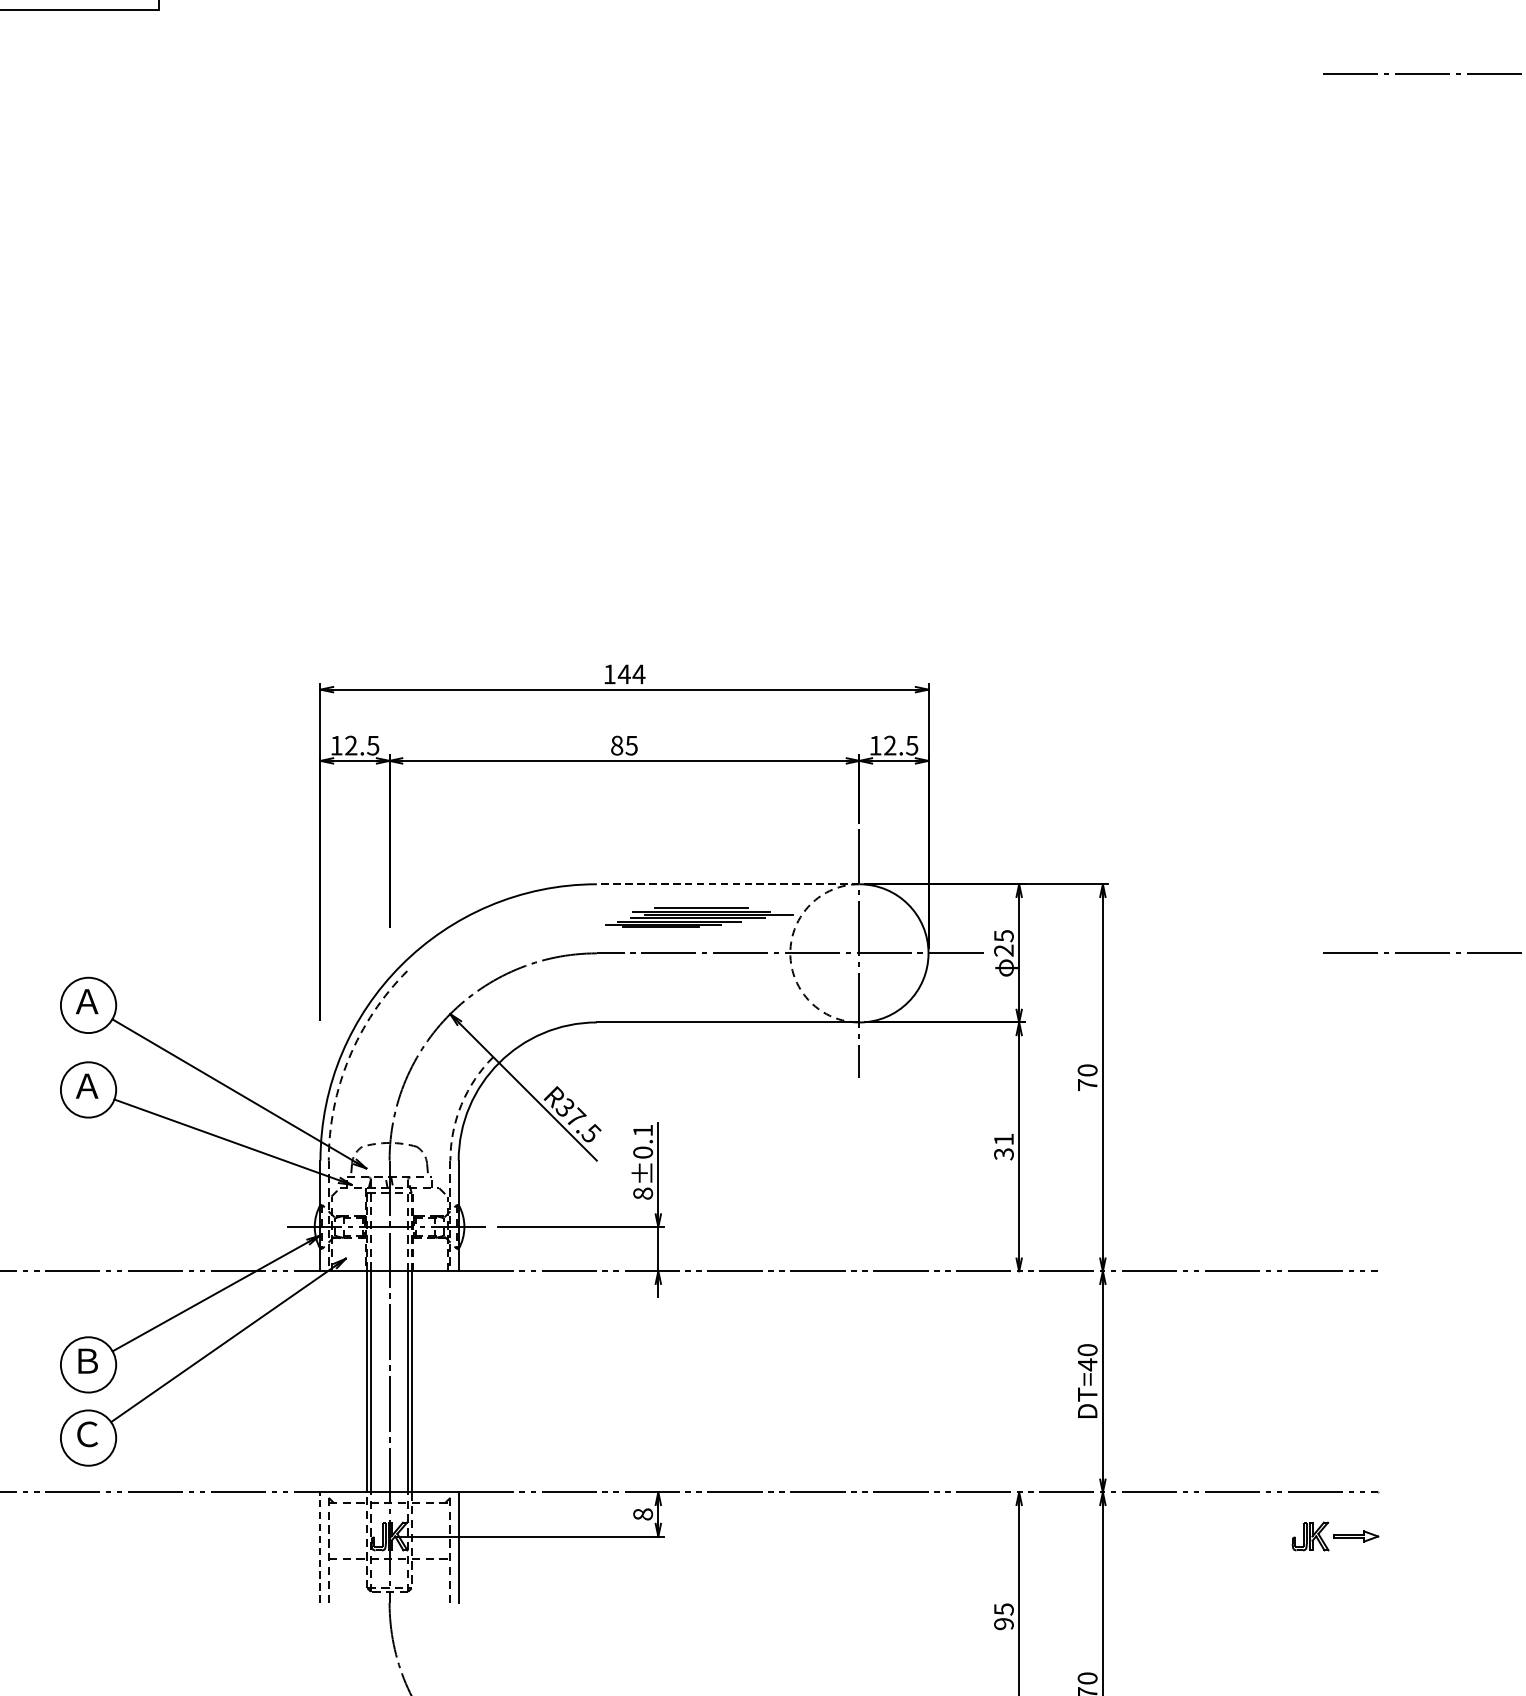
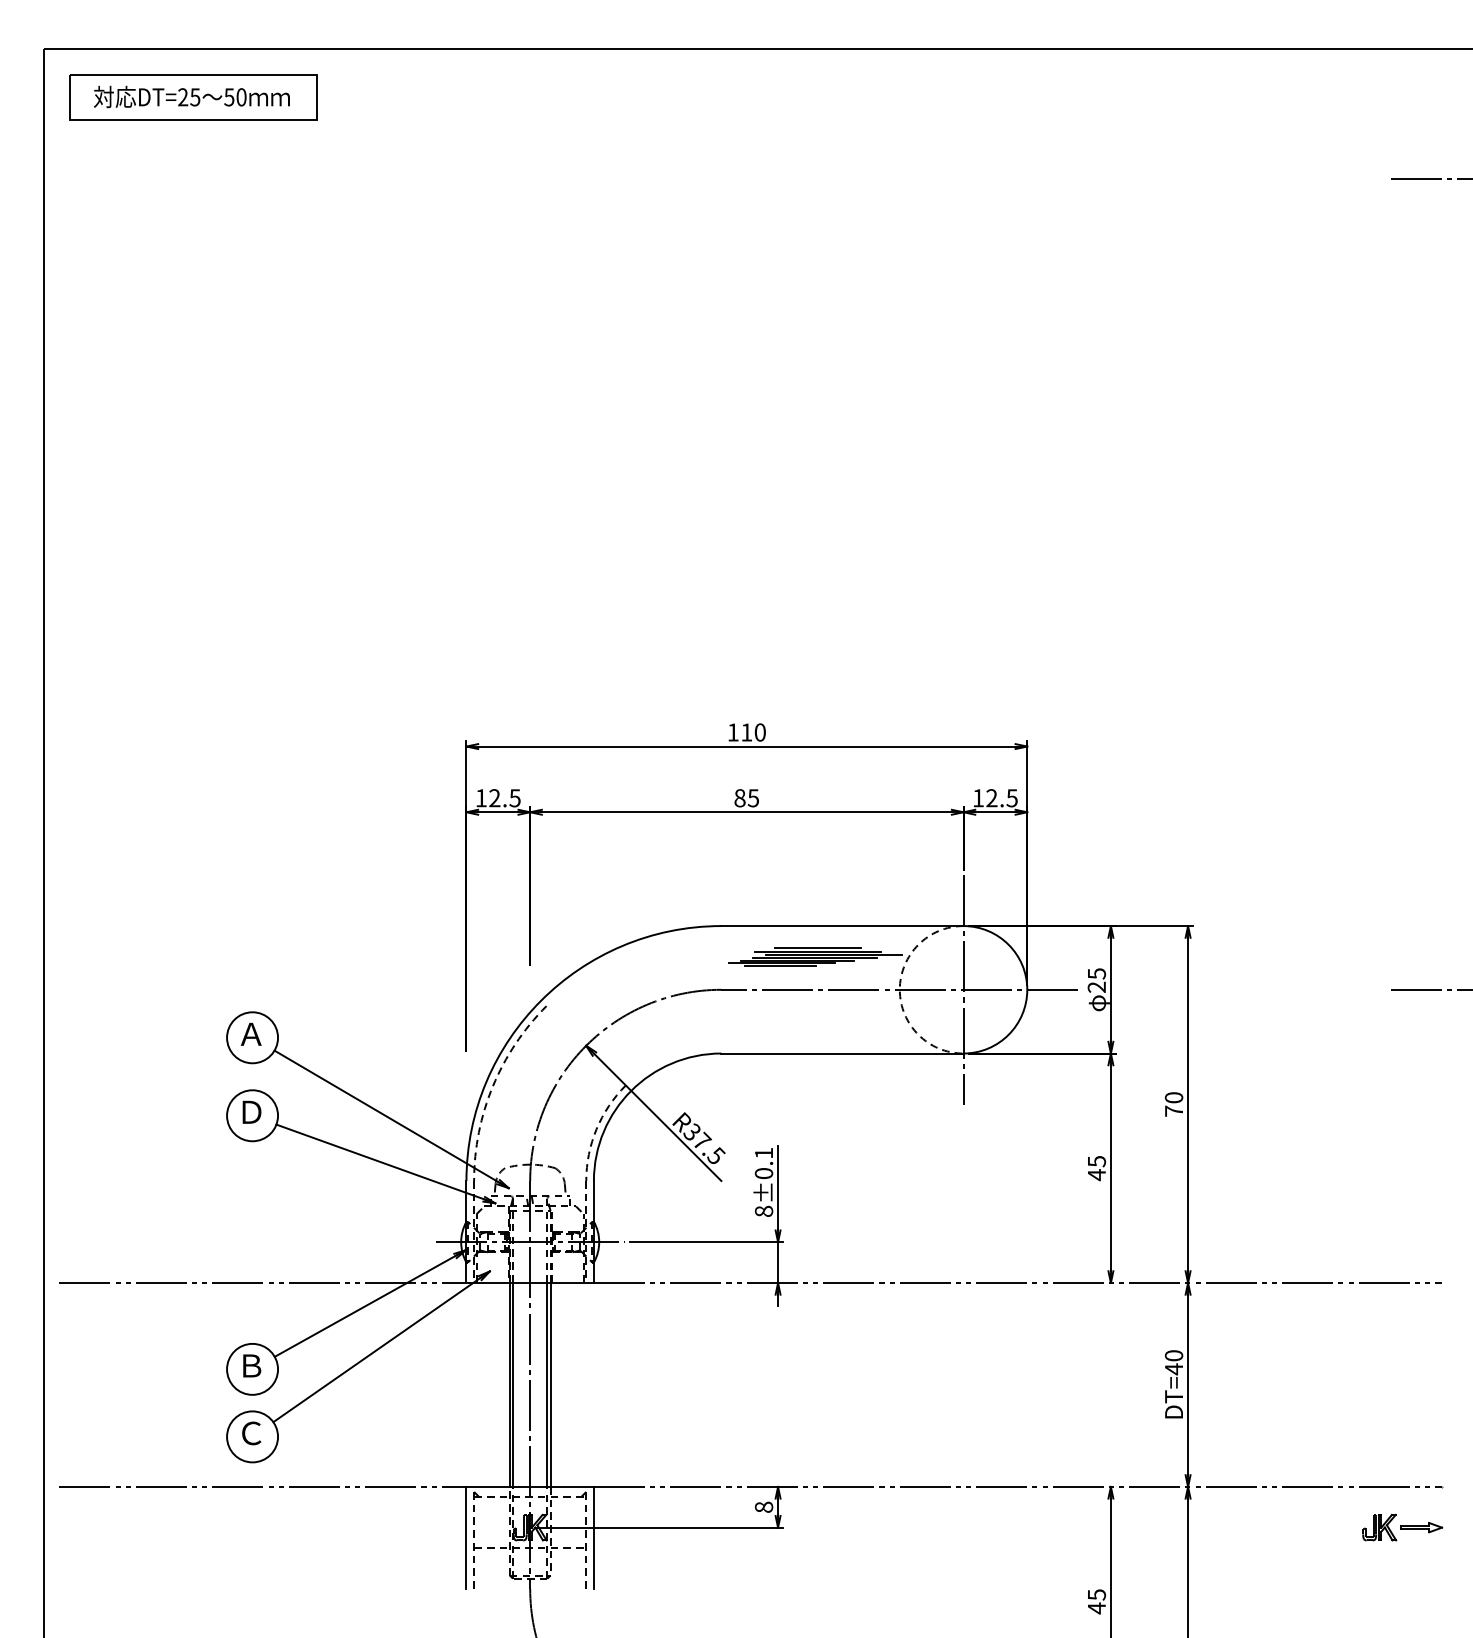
text: (631, 674) -> (753, 732), 144 -> 110
line: (727, 884) -> (841, 926), dashed -> solid
text: (86, 1085) -> (250, 1111), Ａ -> Ｄ
text: (1003, 1147) -> (1096, 1168), 31 -> 45
line: (320, 1547) -> (466, 1537), dashed -> solid
text: (1003, 1624) -> (1096, 1608), 95 -> 45

